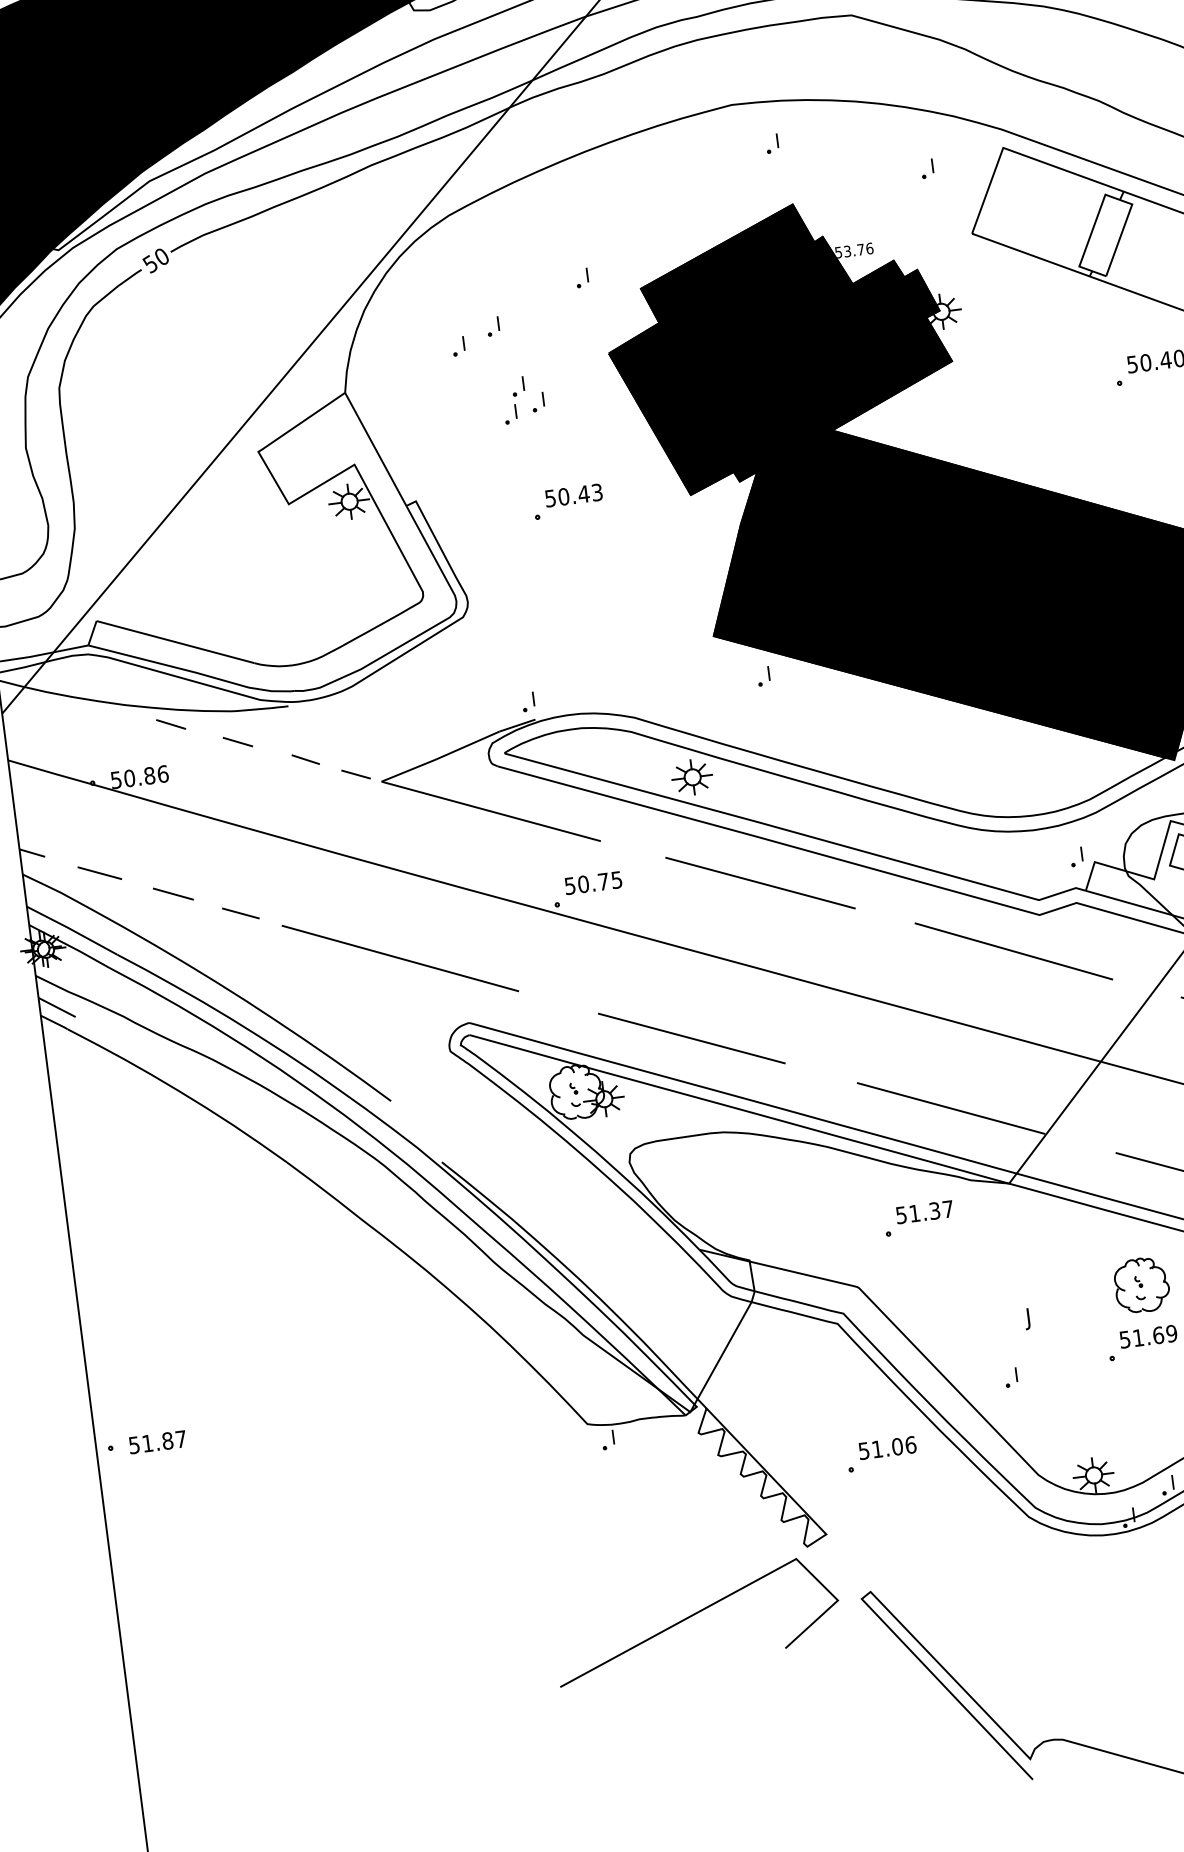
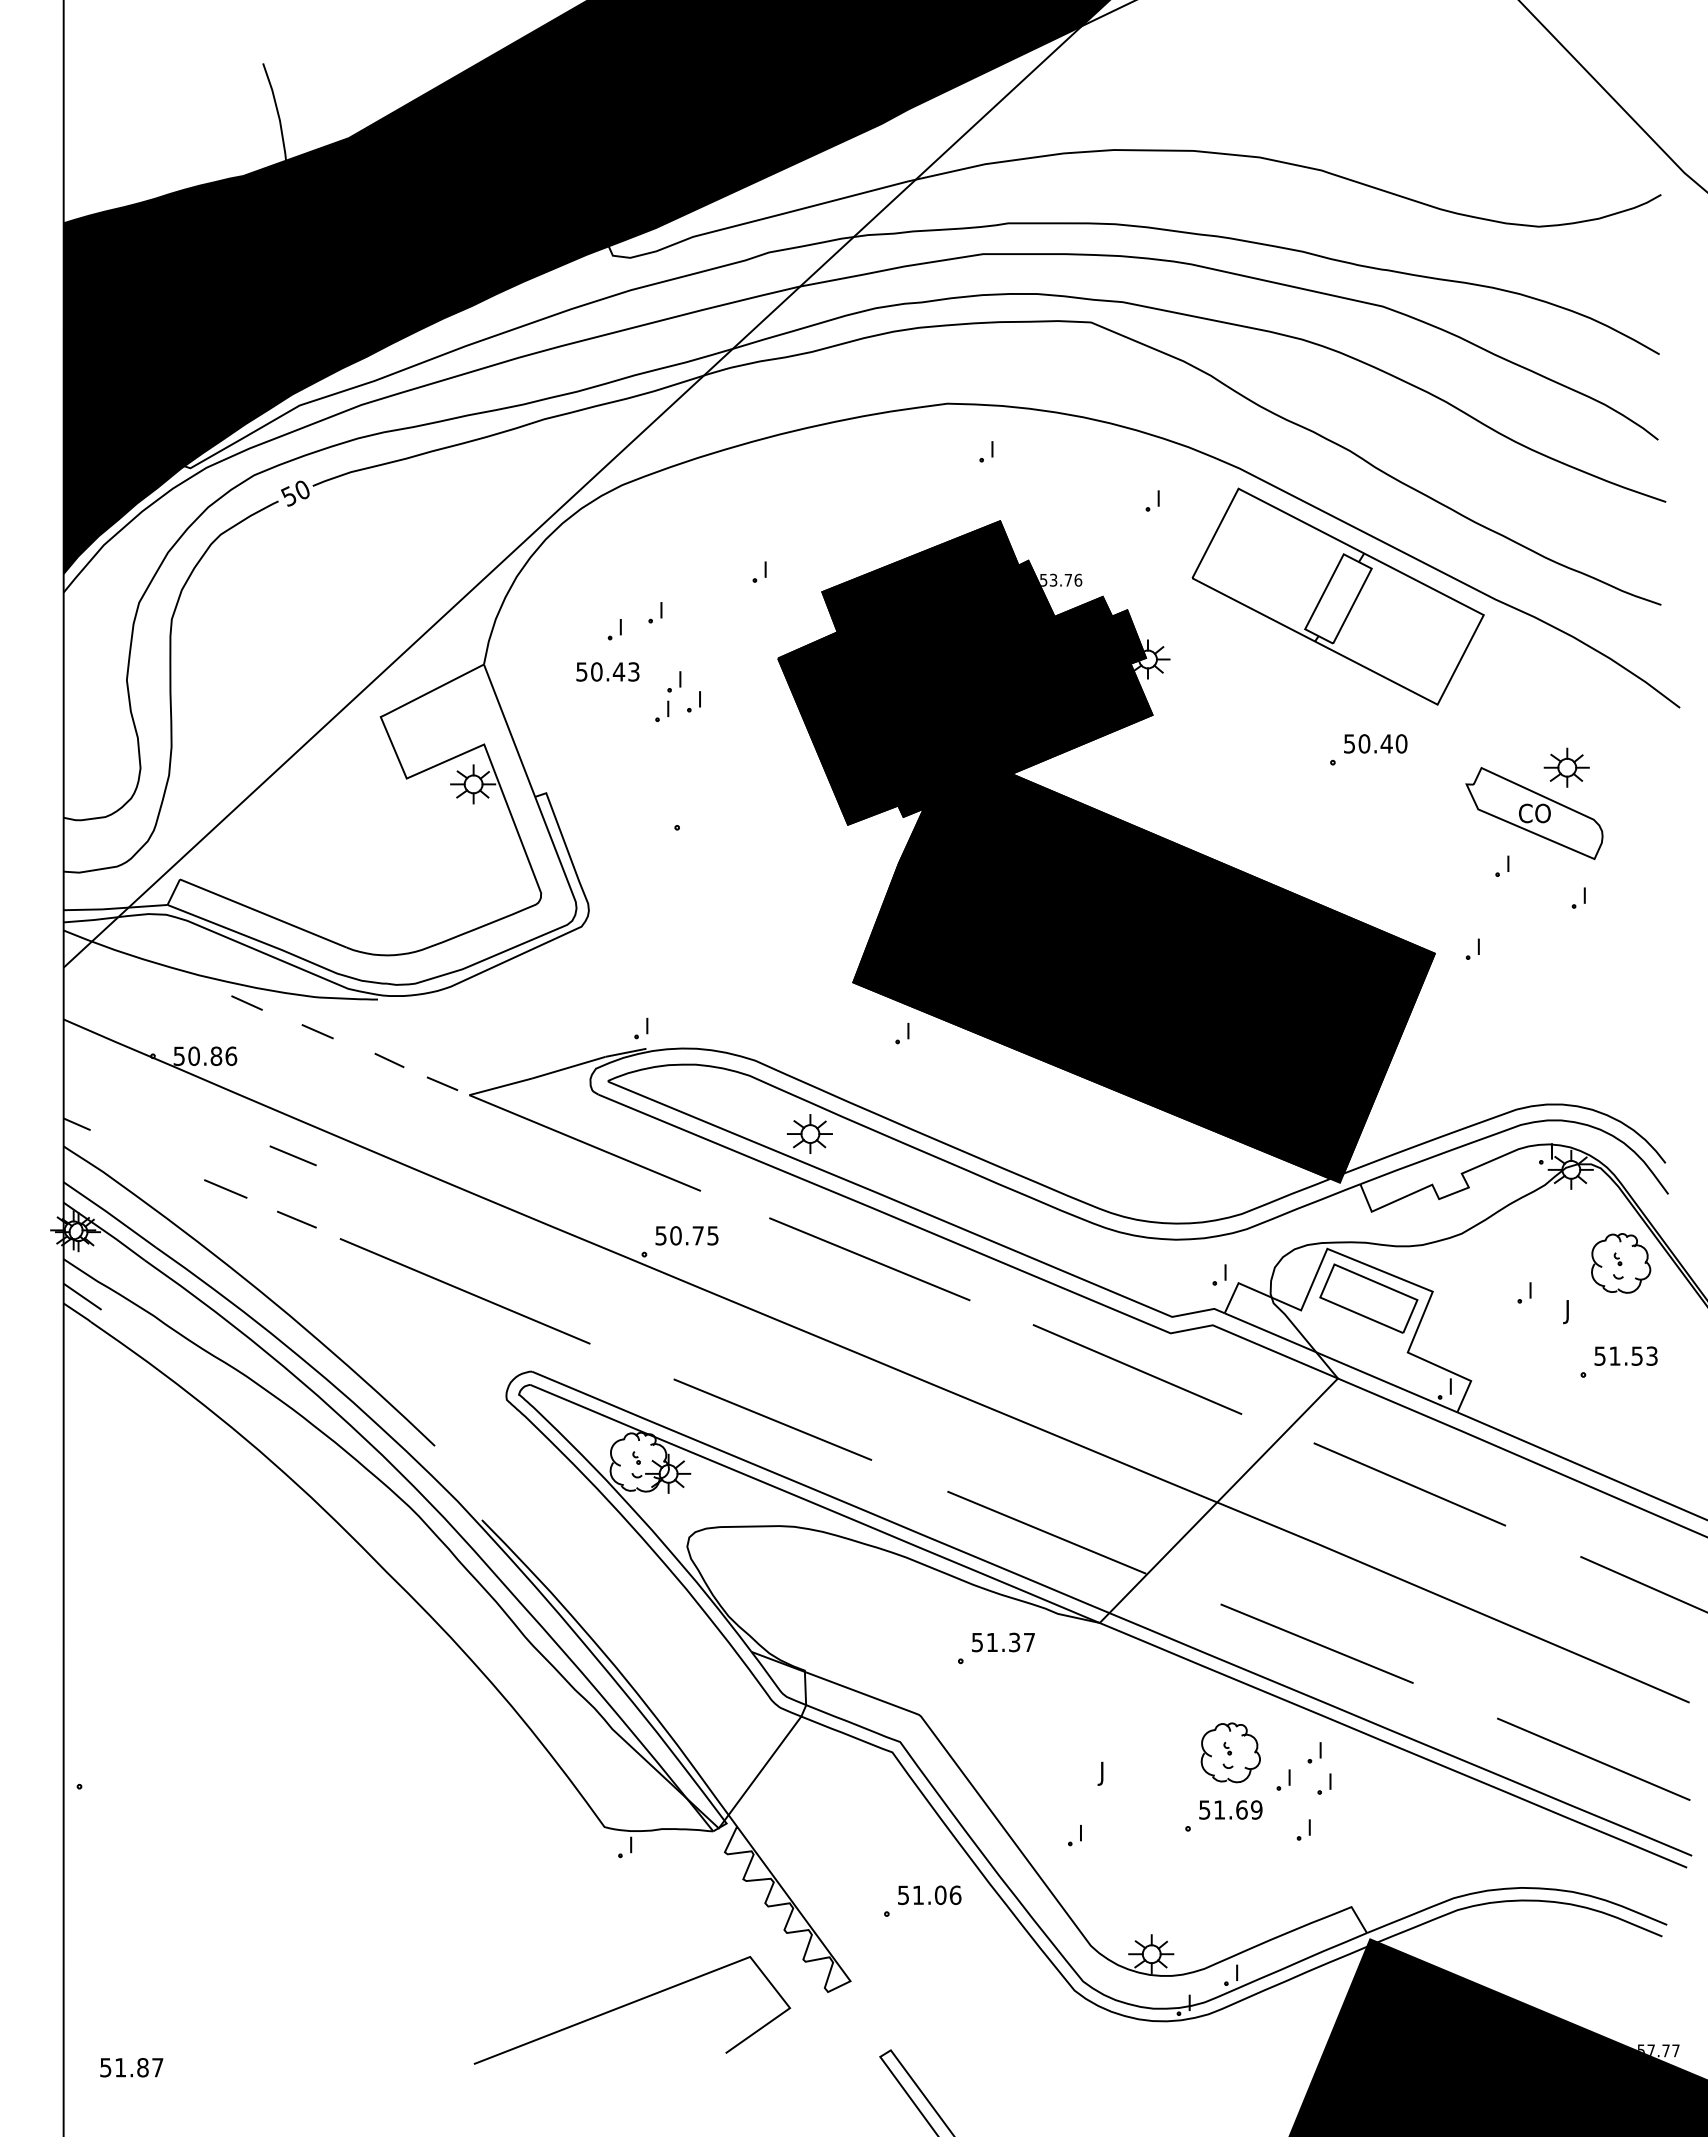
text: (573, 495) -> (607, 671), moved
line: (99, 872) -> (292, 1155), moved
text: (157, 1442) -> (131, 2067), moved
line: (694, 1615) -> (630, 2004), moved

